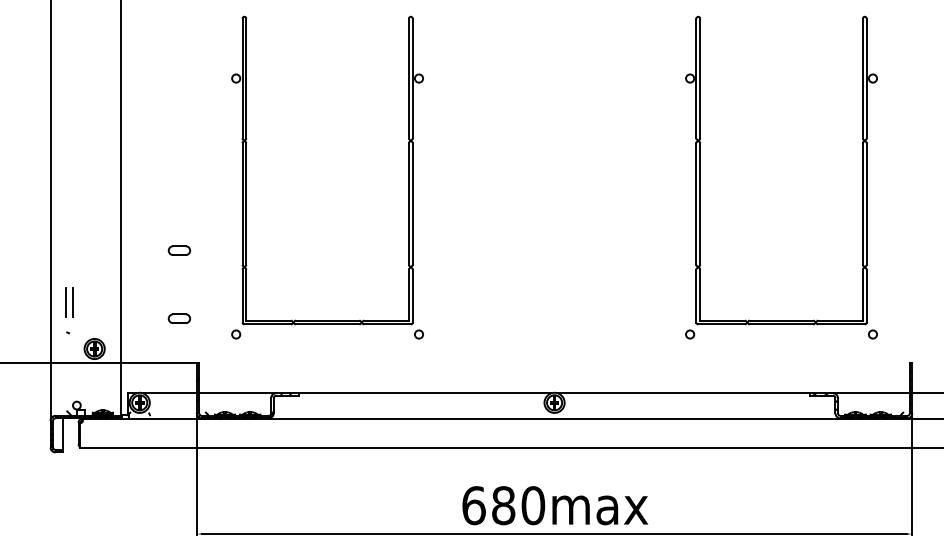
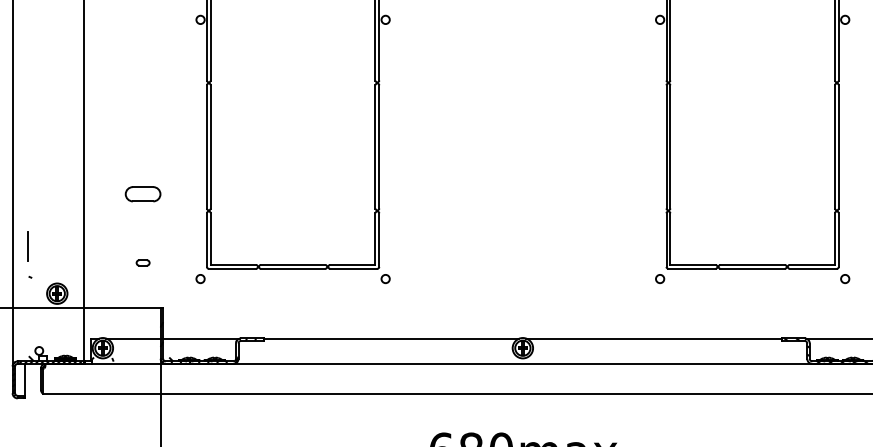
part: (179, 250) -> (143, 193), size x1.6
line: (73, 302) -> (35, 246), removed
part: (179, 318) -> (143, 262), size x0.6

